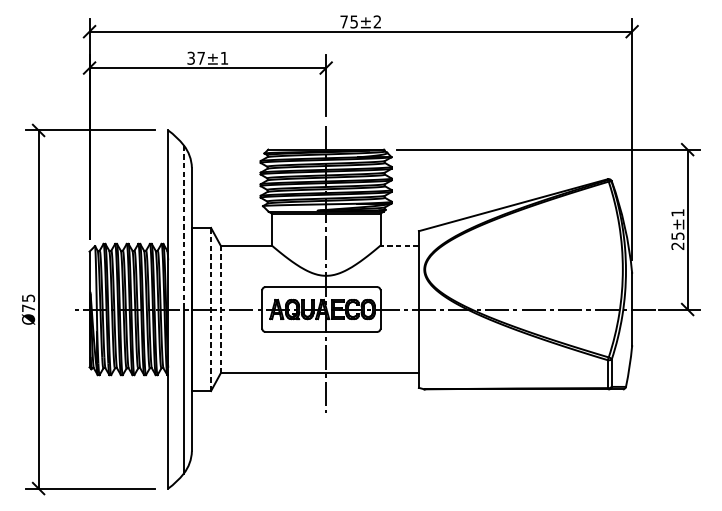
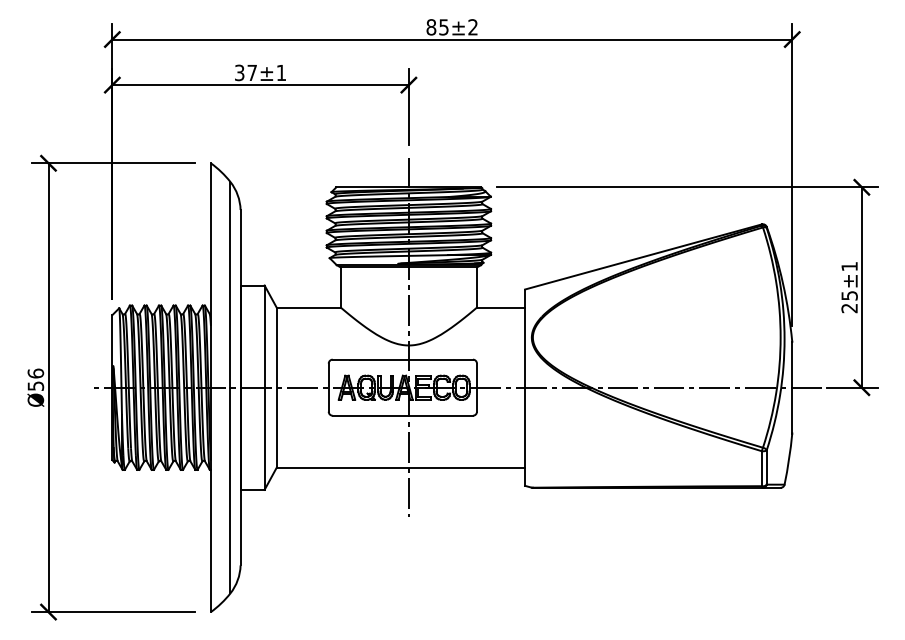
text: (344, 22) -> (431, 27), 75±2 -> 85±2
line: (183, 227) -> (230, 284), dashed -> solid
line: (399, 245) -> (500, 307), dashed -> solid
text: (28, 302) -> (35, 379), Ø75 -> Ø56
line: (210, 310) -> (264, 388), dashed -> solid
line: (220, 310) -> (276, 388), dashed -> solid

